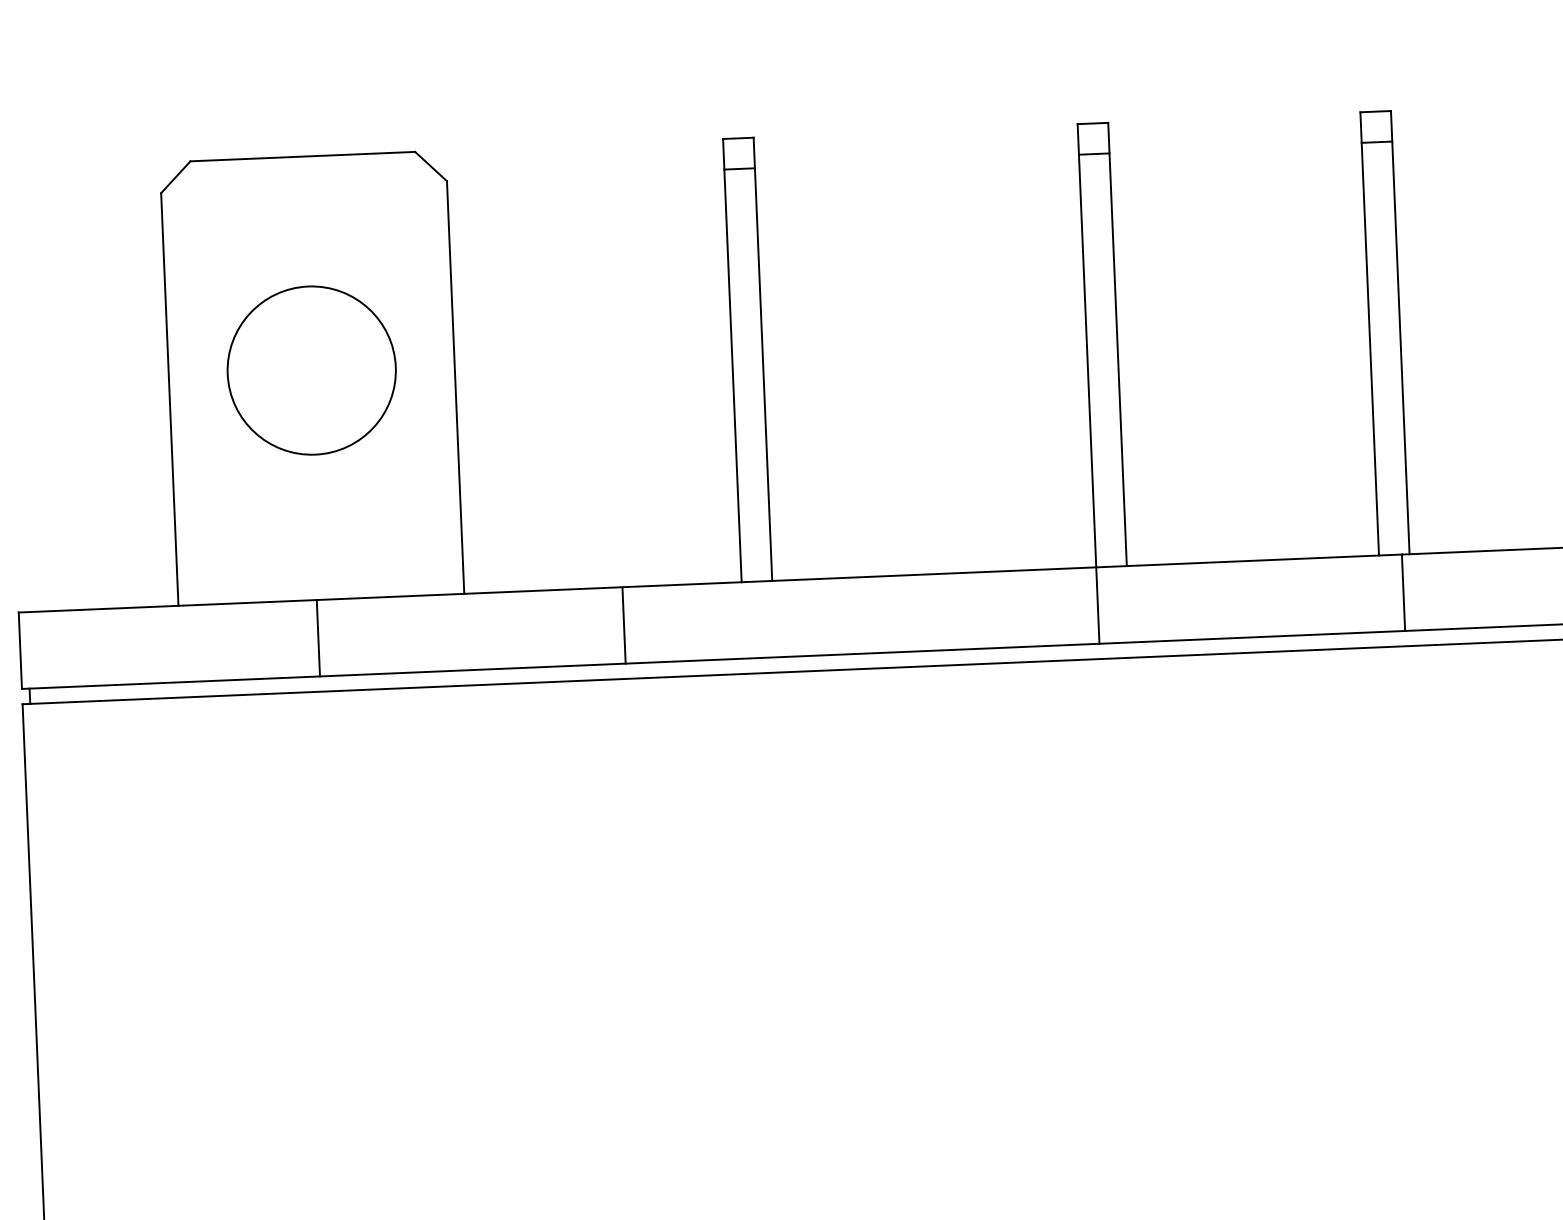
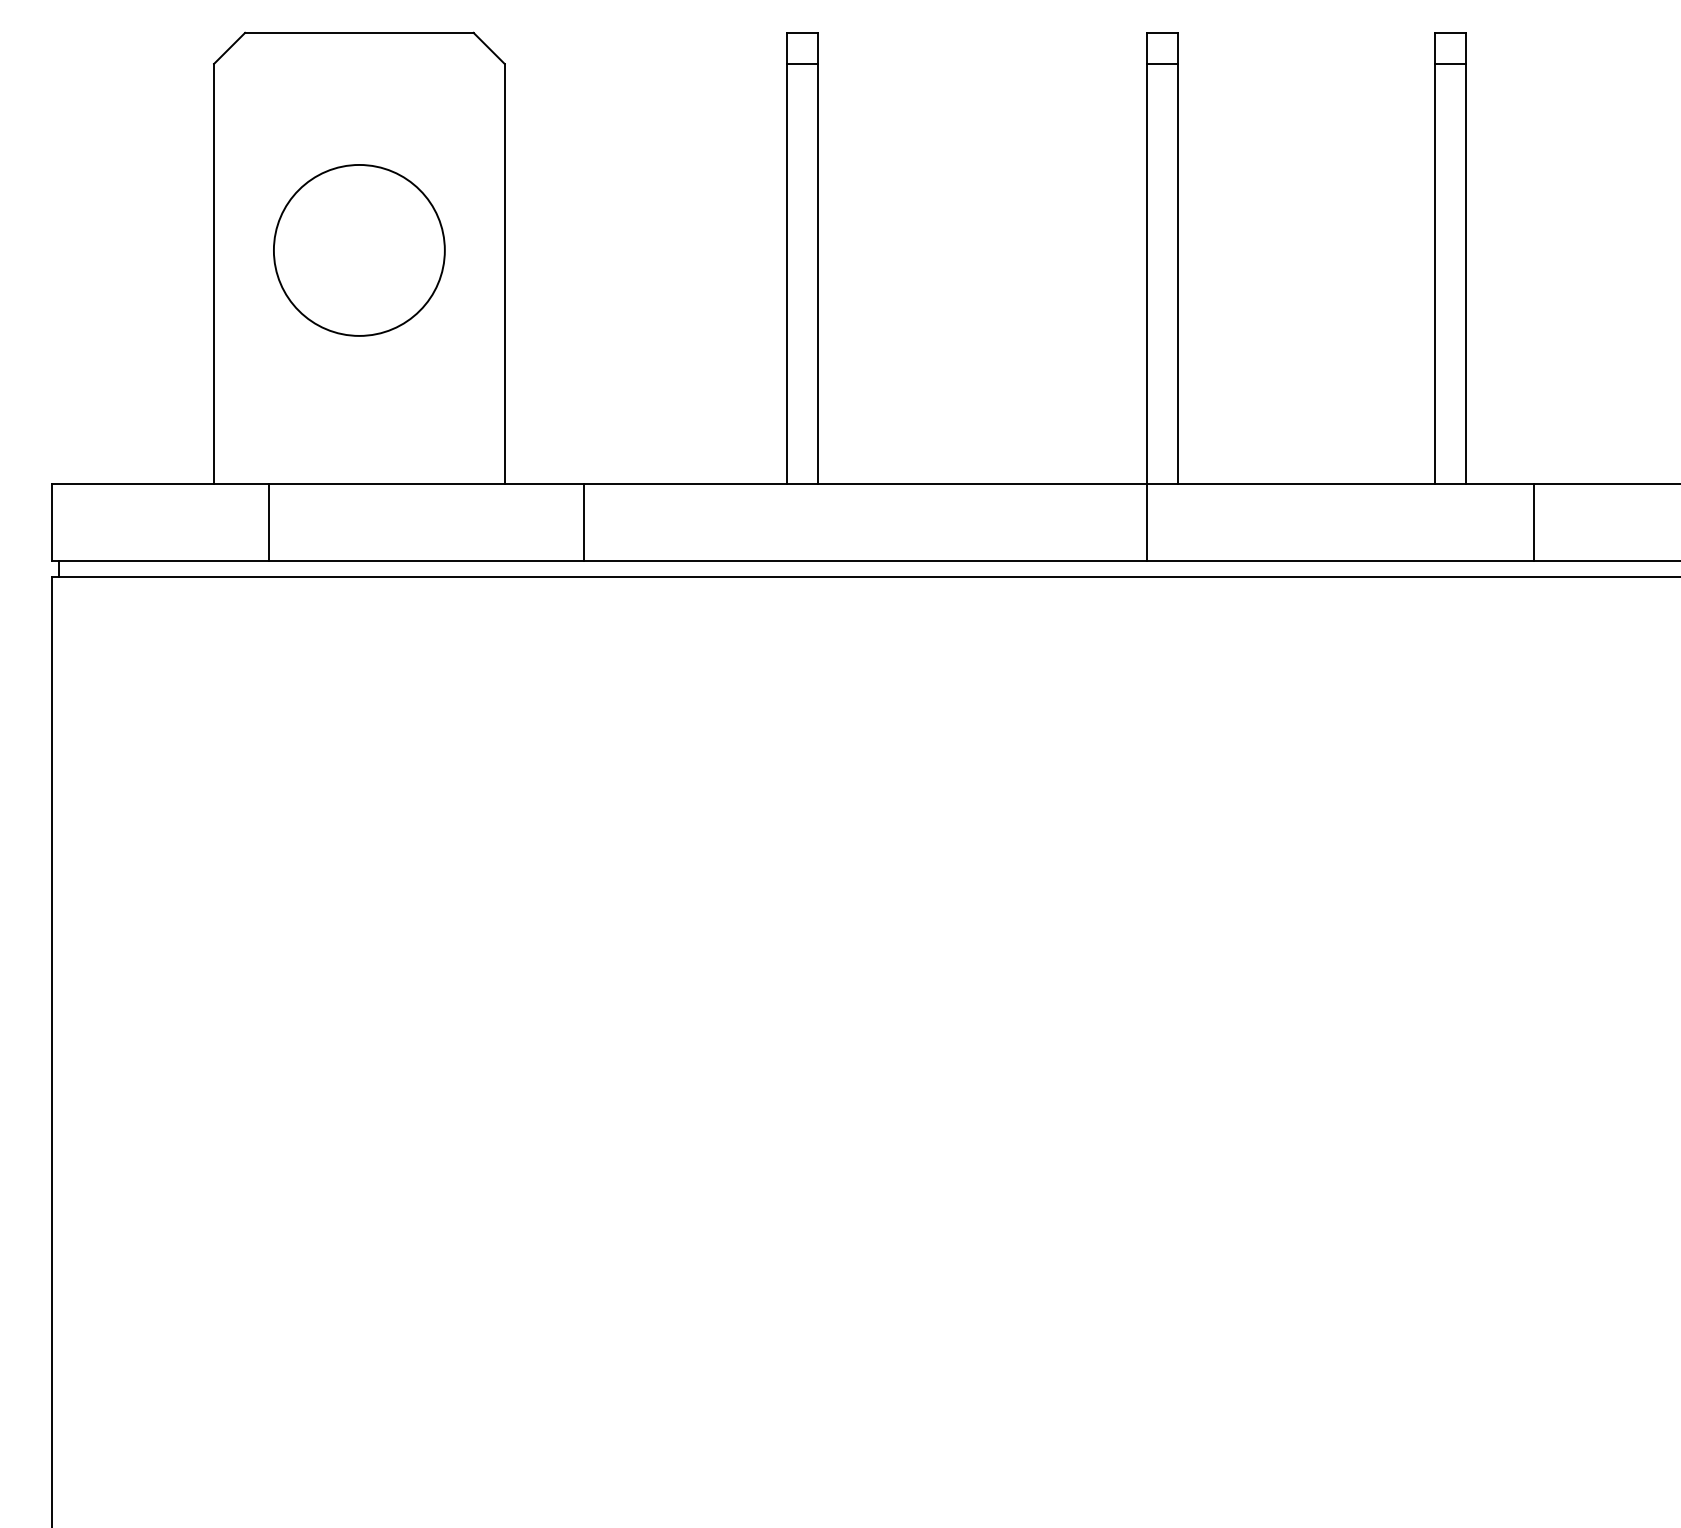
line: (1403, 592) -> (1534, 522), moved
line: (623, 625) -> (583, 522), moved
line: (318, 638) -> (268, 522), moved

